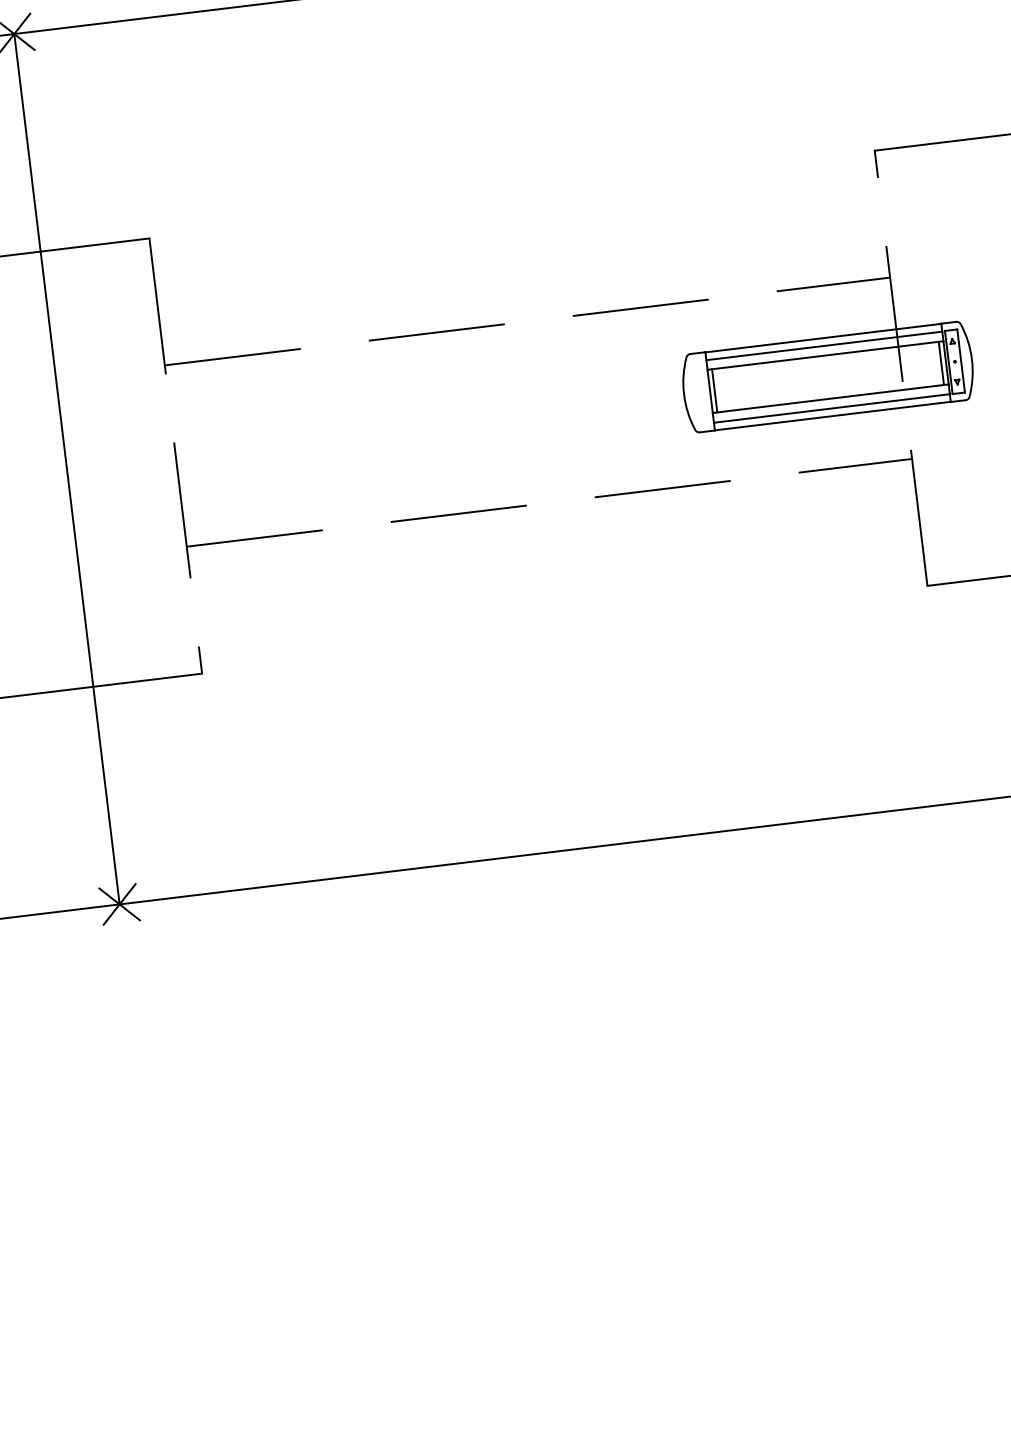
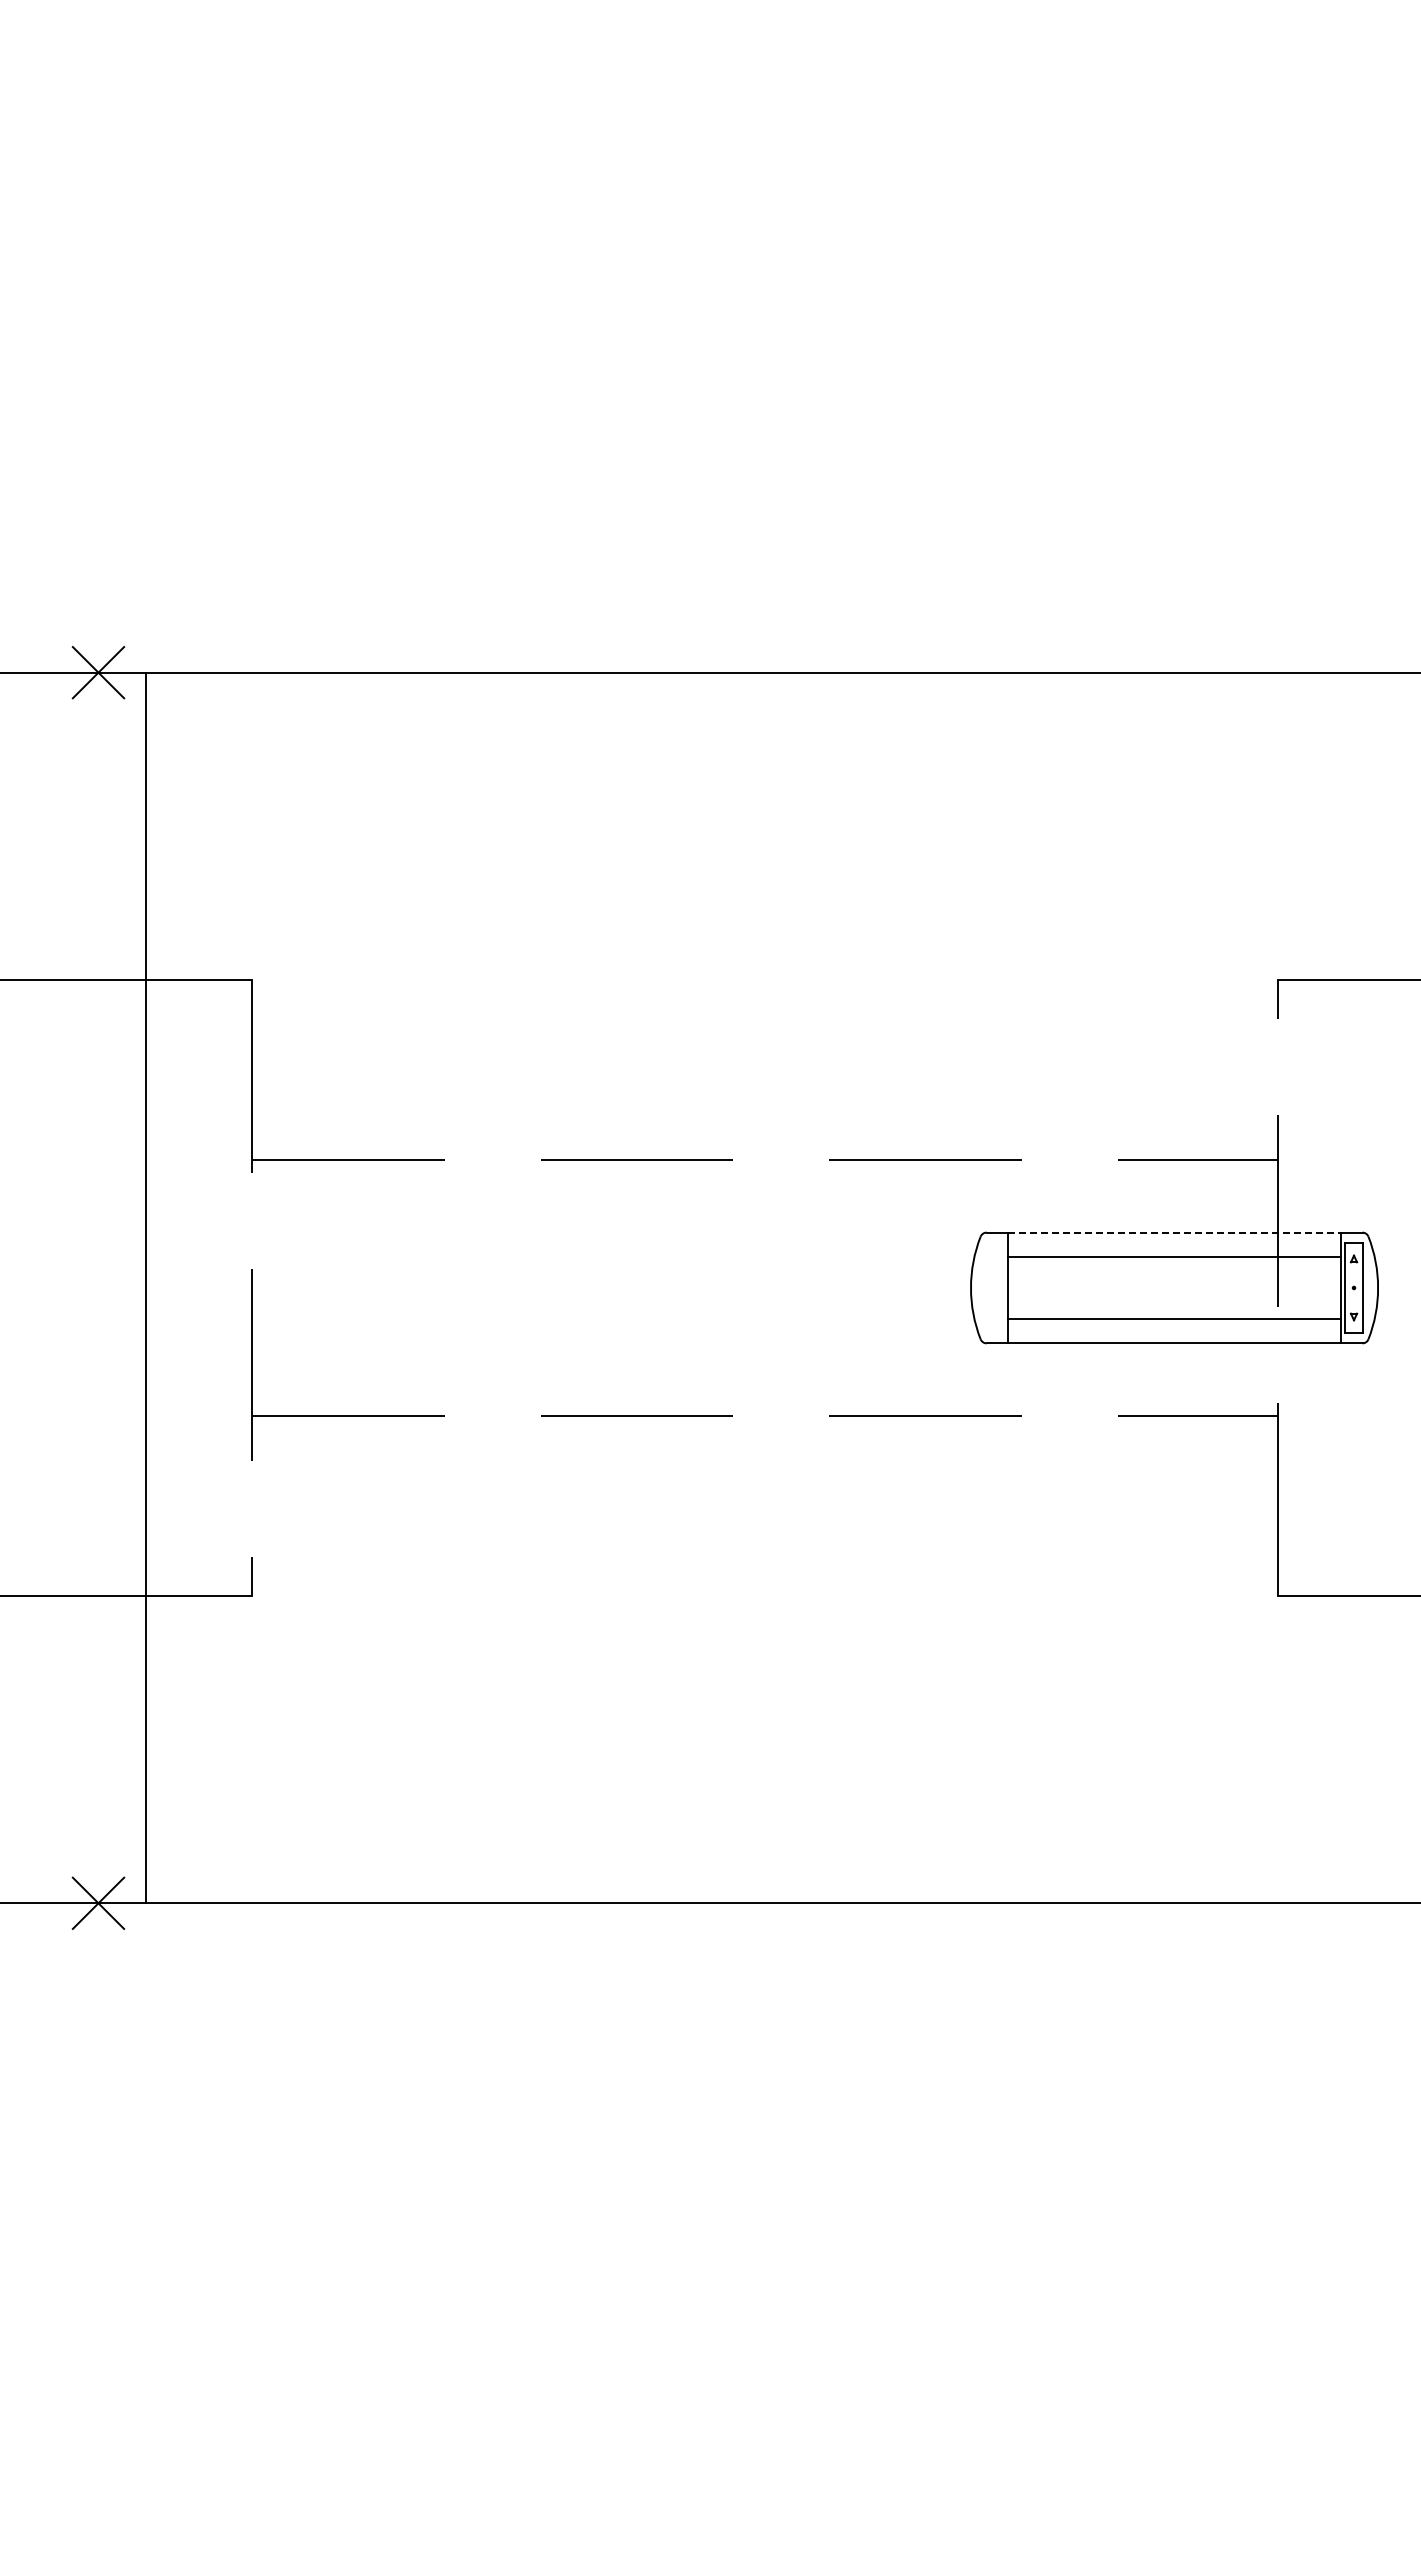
line: (823, 337) -> (1174, 1232), solid -> dashed
line: (824, 345) -> (1174, 1243), removed
line: (941, 363) -> (1334, 1287), removed
line: (714, 390) -> (1014, 1287), removed
line: (831, 408) -> (1174, 1332), removed
line: (66, 468) -> (145, 1287), moved

